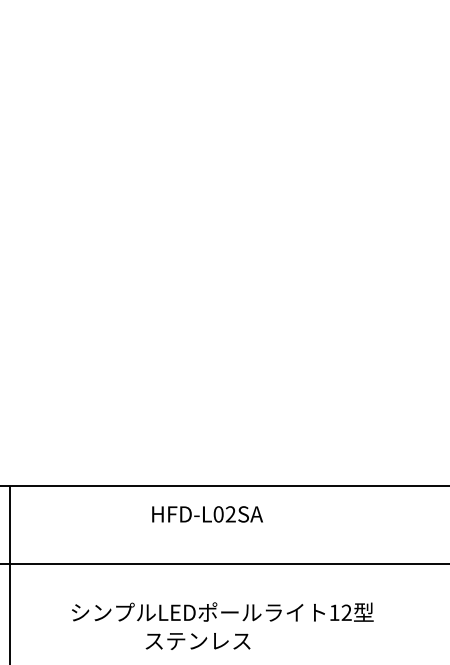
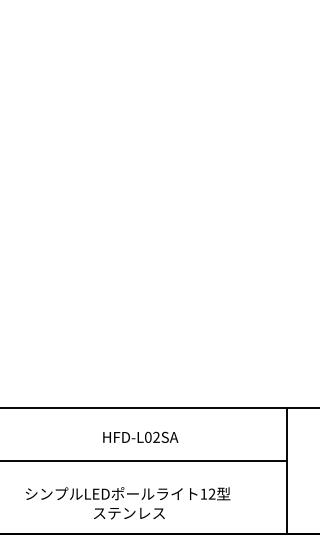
text: (207, 513) -> (140, 436), moved
text: (198, 641) -> (129, 513), moved

